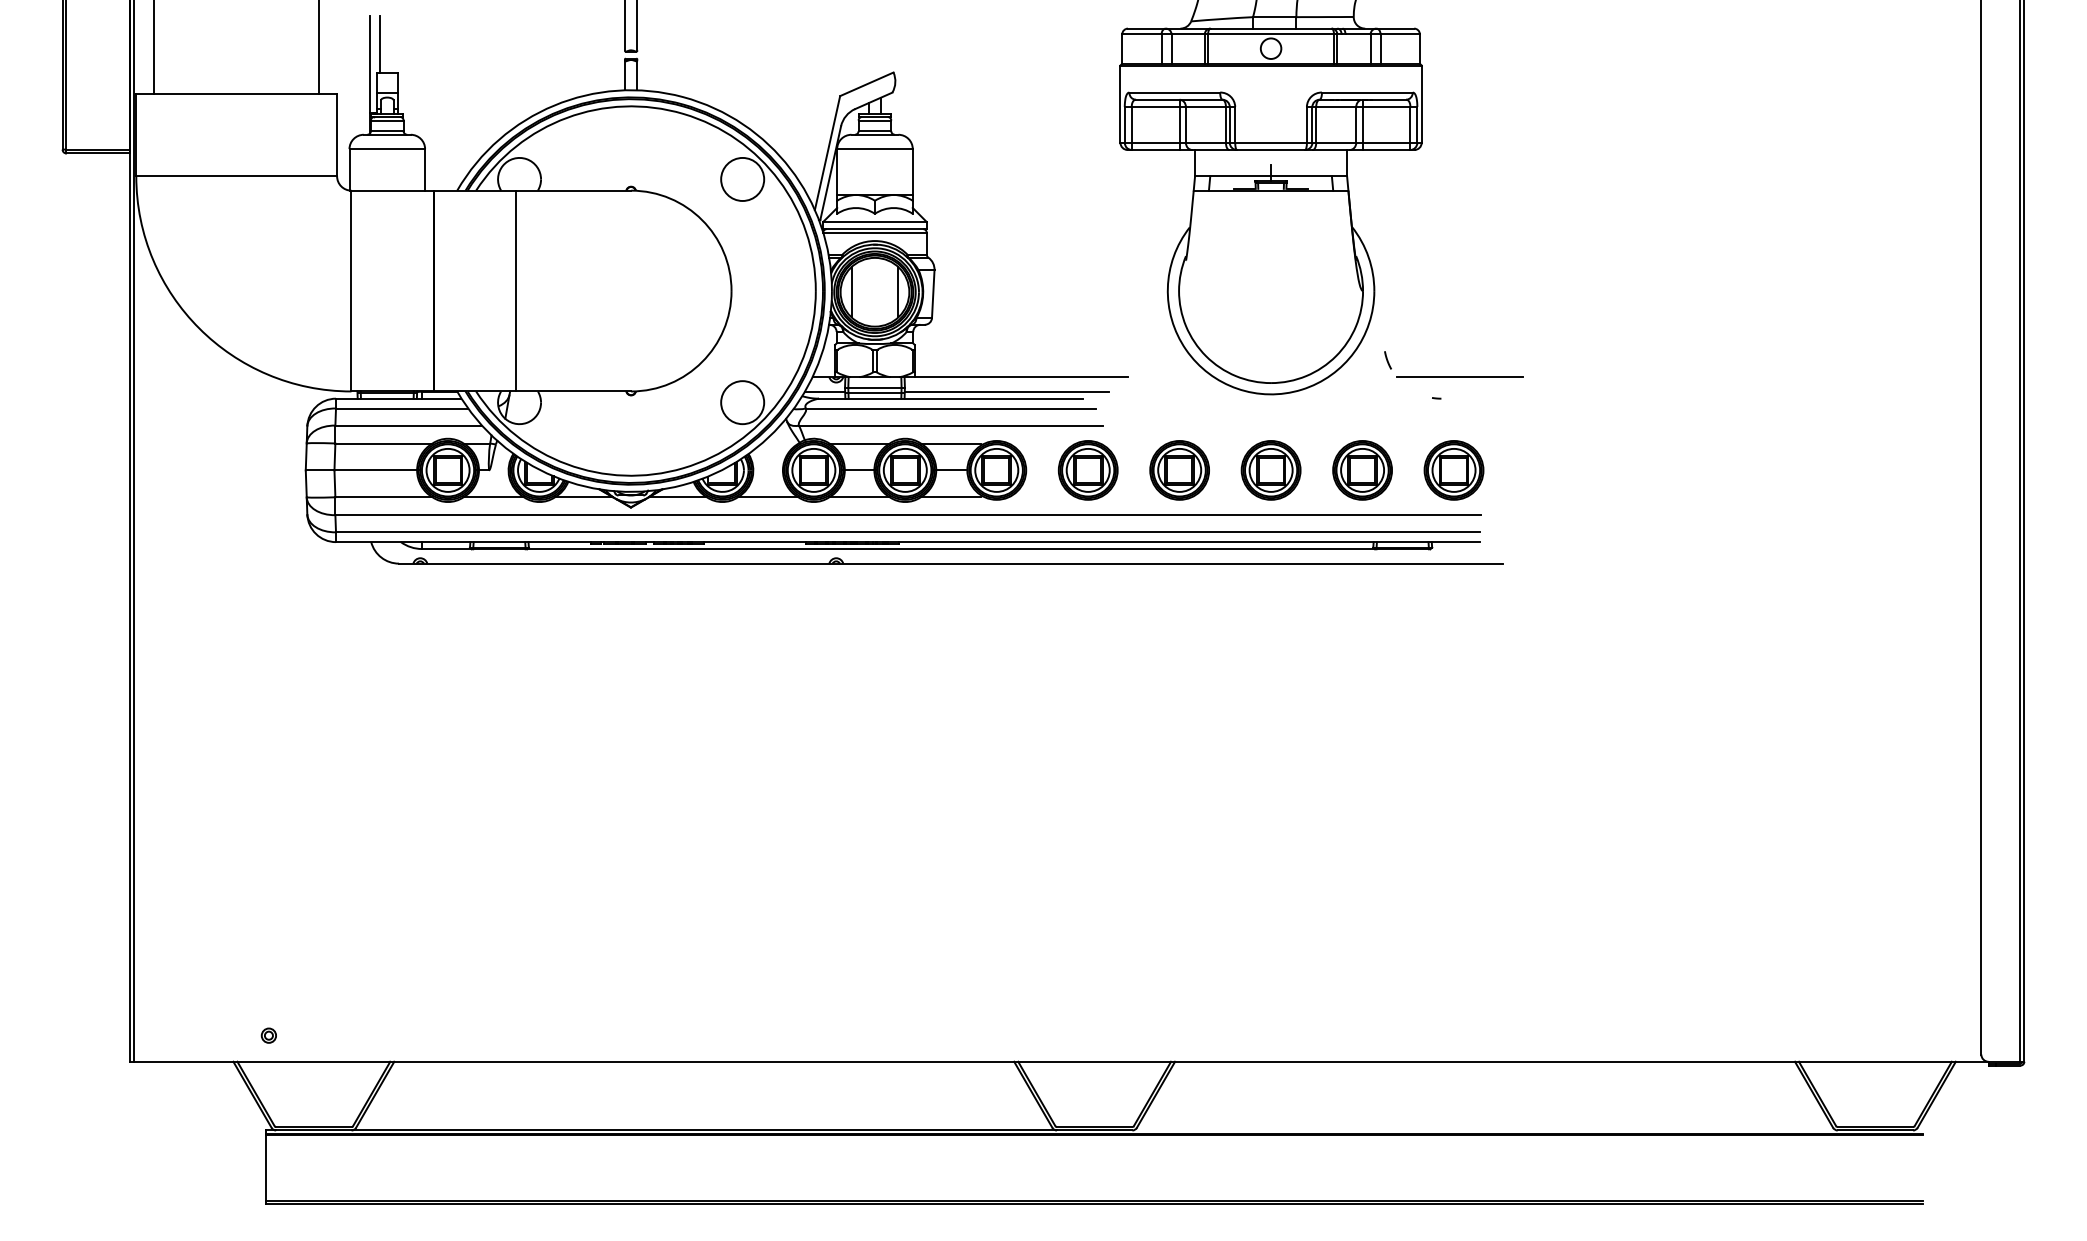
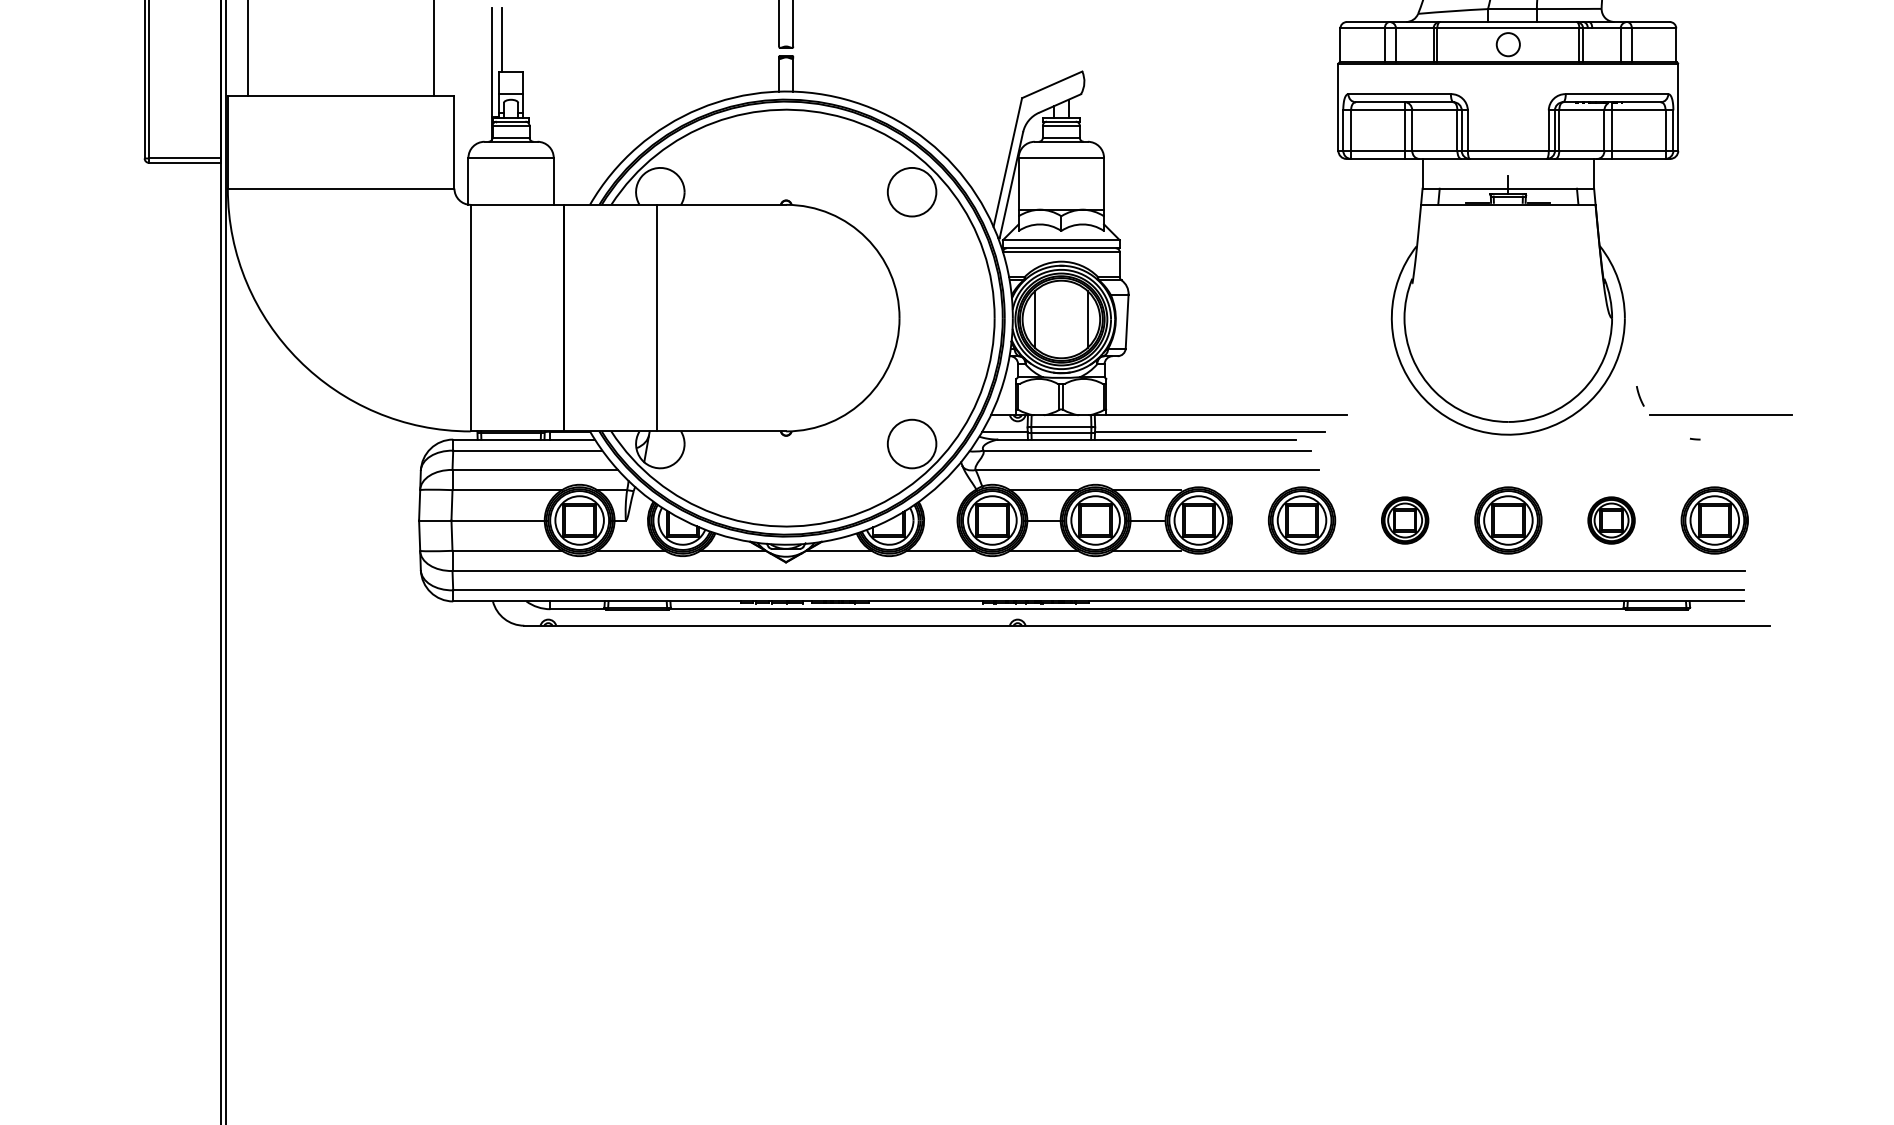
part: (1179, 470) -> (1405, 520), size x0.7
part: (1362, 470) -> (1611, 520), size x0.7

